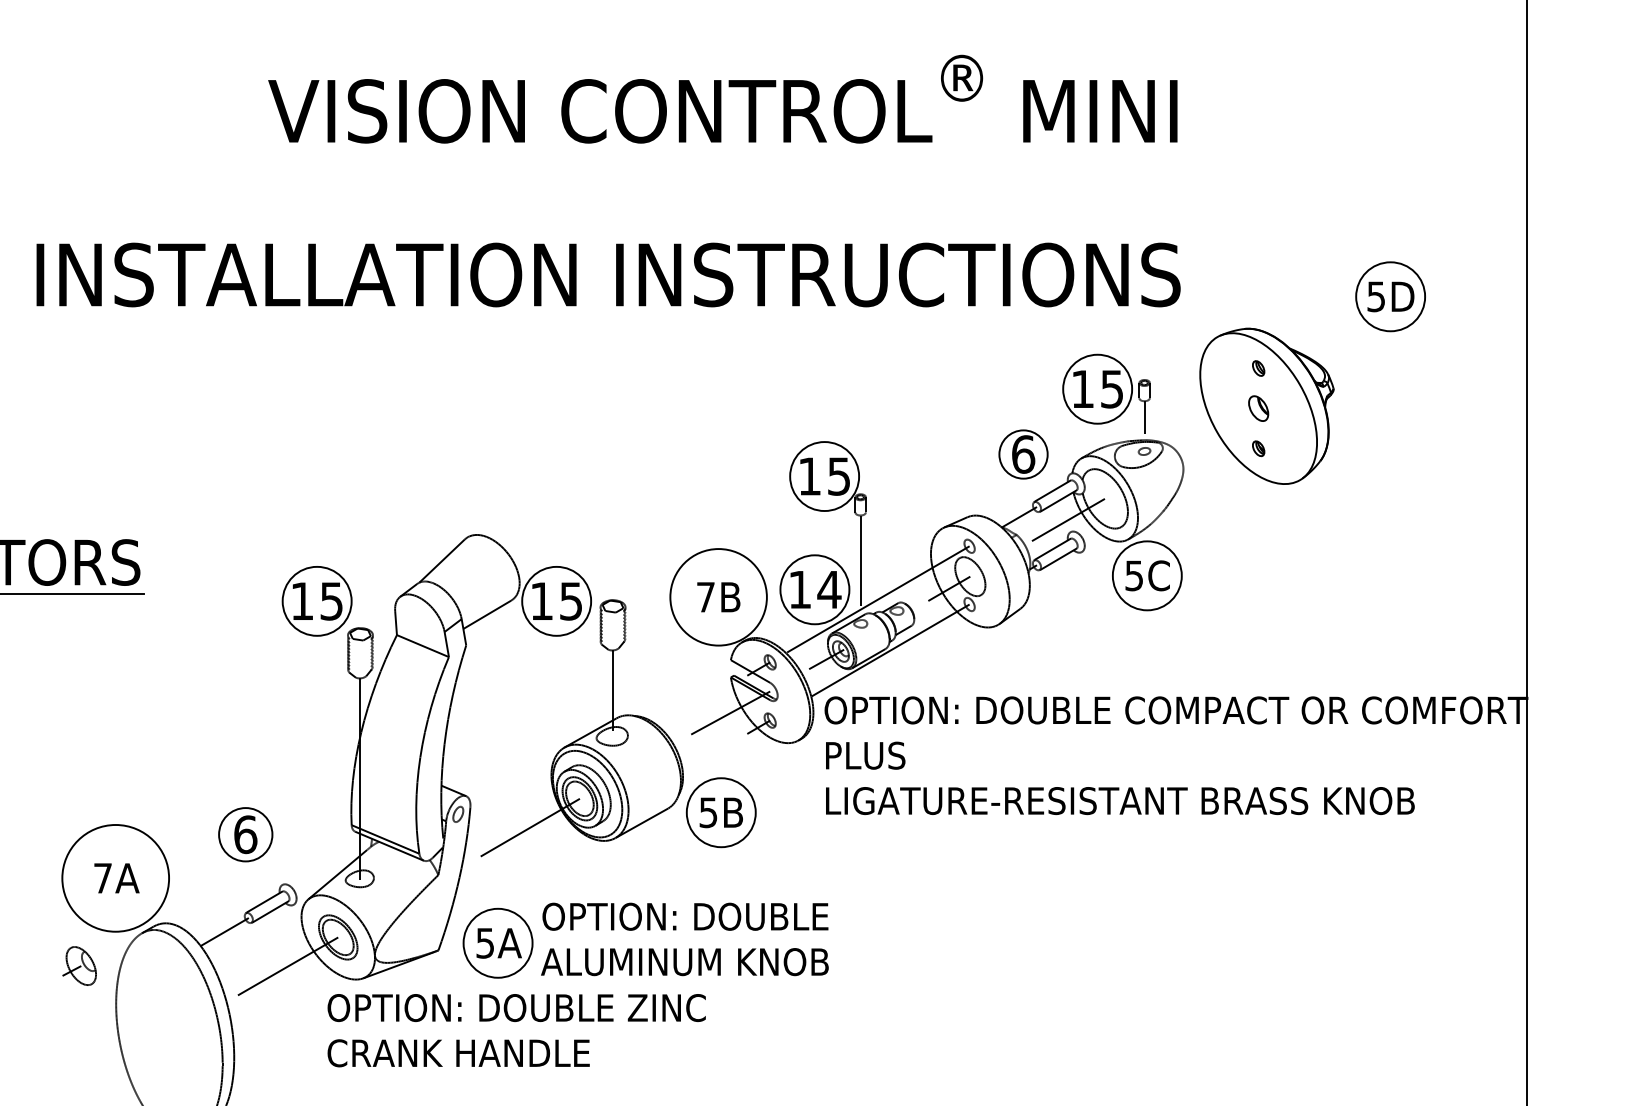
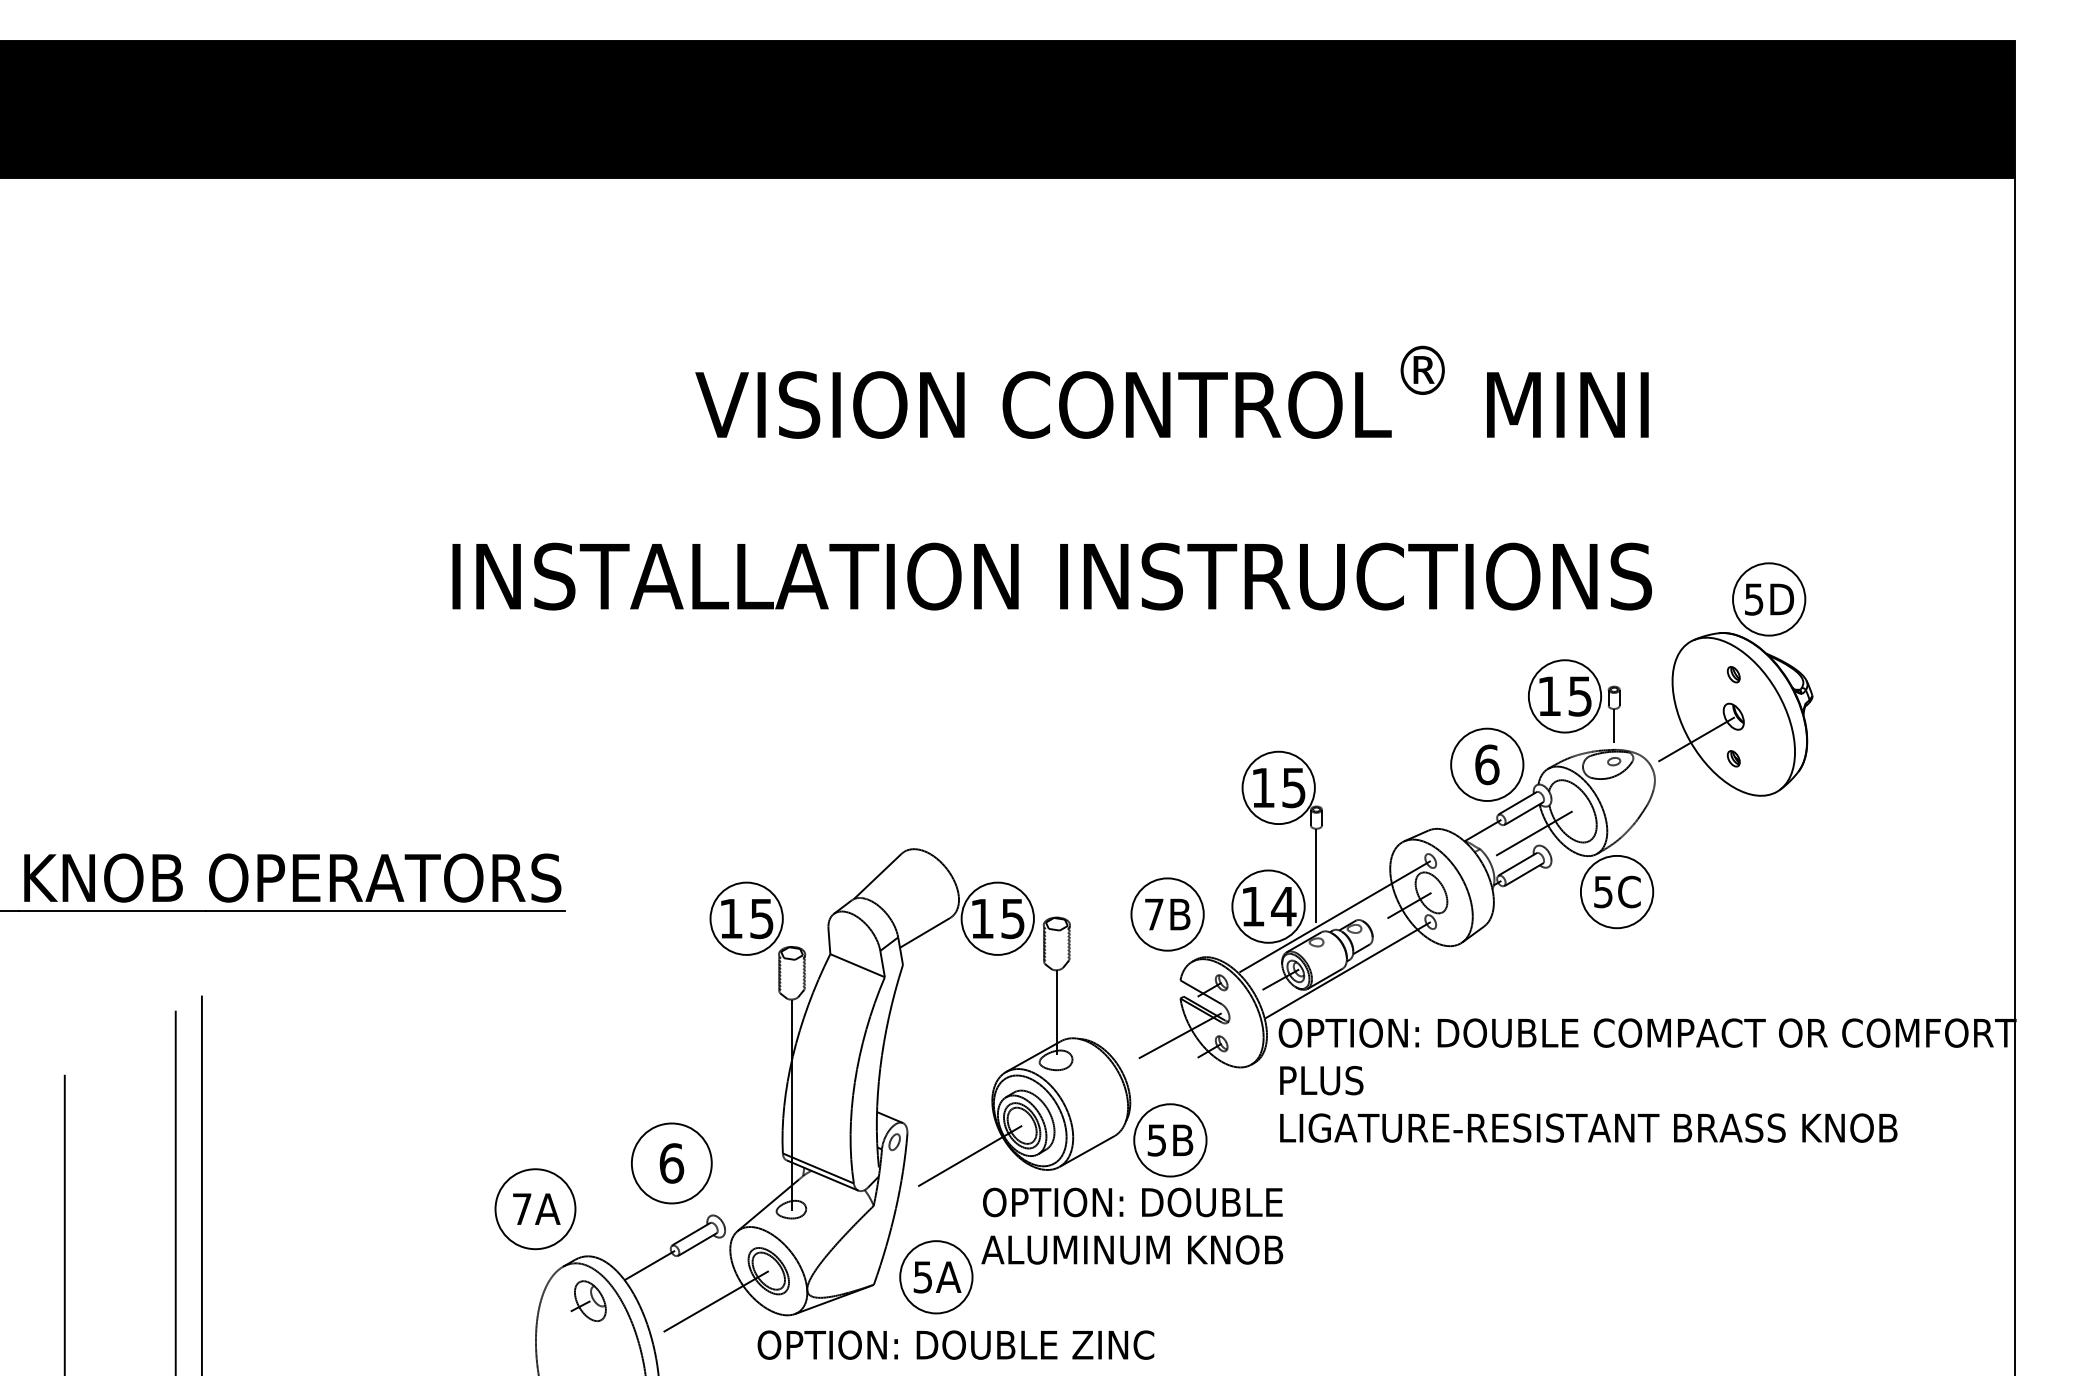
part: (1390, 296) -> (1769, 599), moved
line: (1223, 430) -> (1696, 739), added
circle: (1023, 454) -> (1487, 764), size x1.43
circle: (718, 597) -> (1167, 914), size x0.71
circle: (245, 834) -> (671, 1163), size x1.43
circle: (115, 878) -> (535, 1209), size x0.71
text: (685, 938) -> (1132, 1225), moved
part: (79, 965) -> (588, 1300), moved

